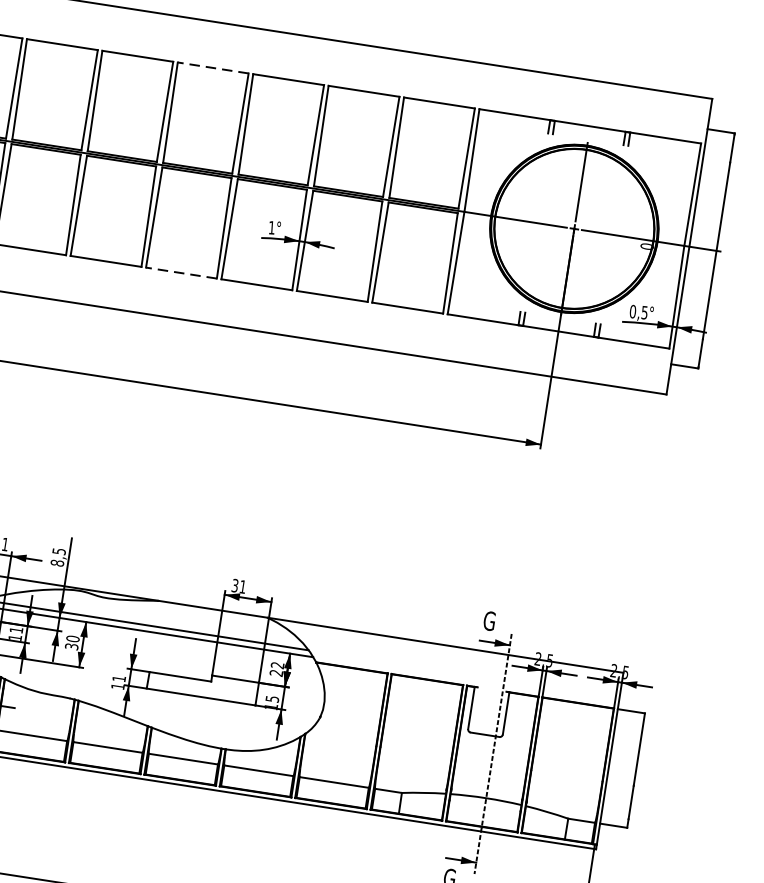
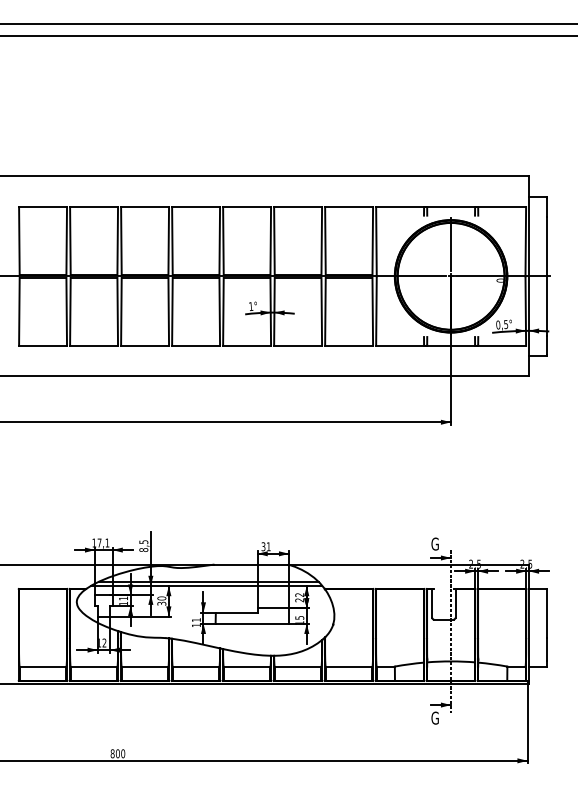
line: (213, 67) -> (196, 206), dashed -> solid
line: (182, 272) -> (196, 345), dashed -> solid

